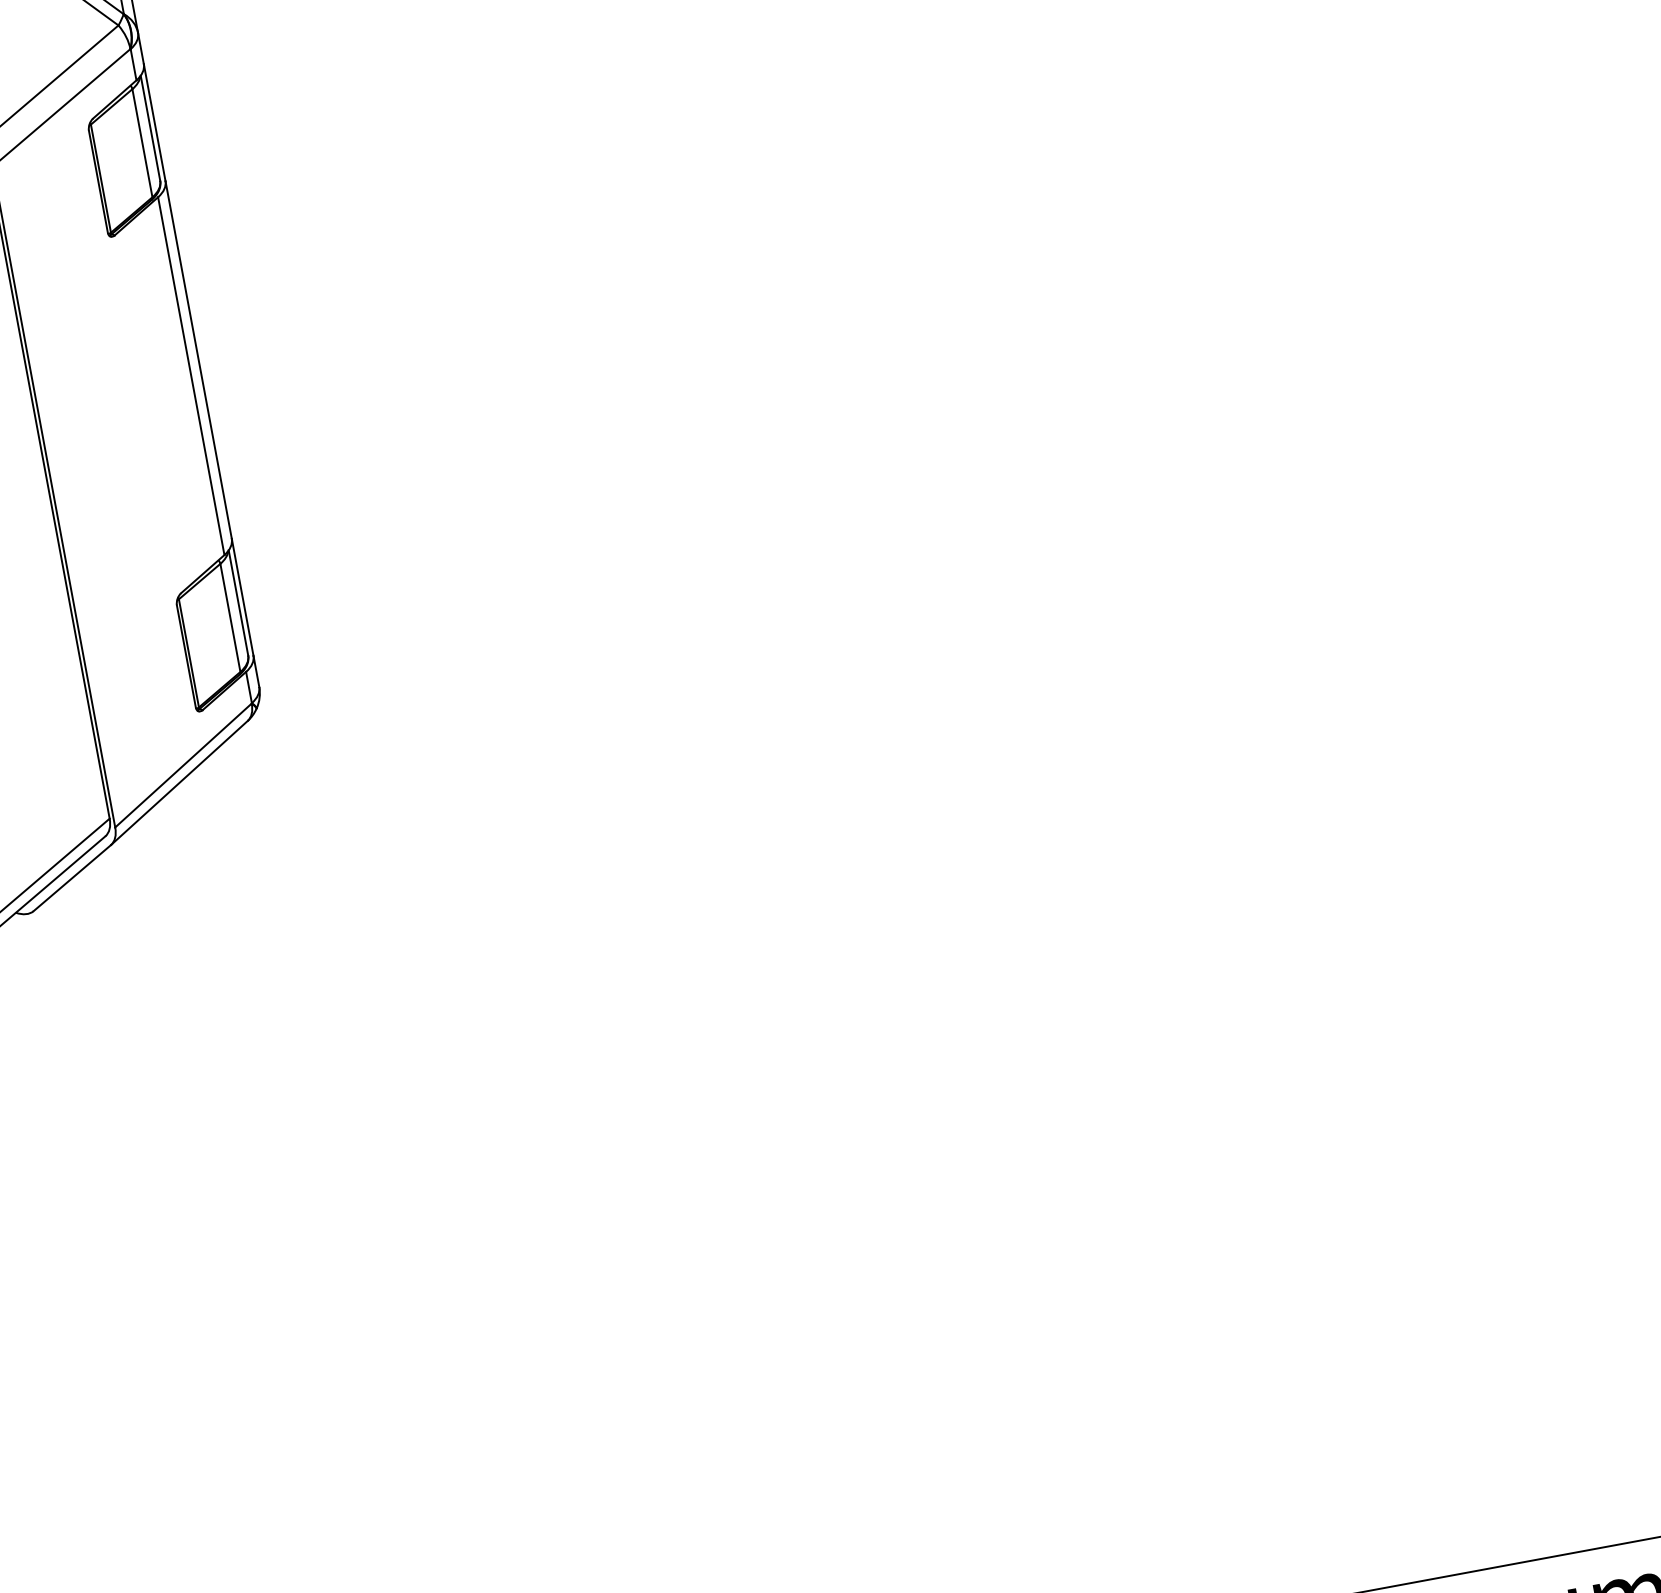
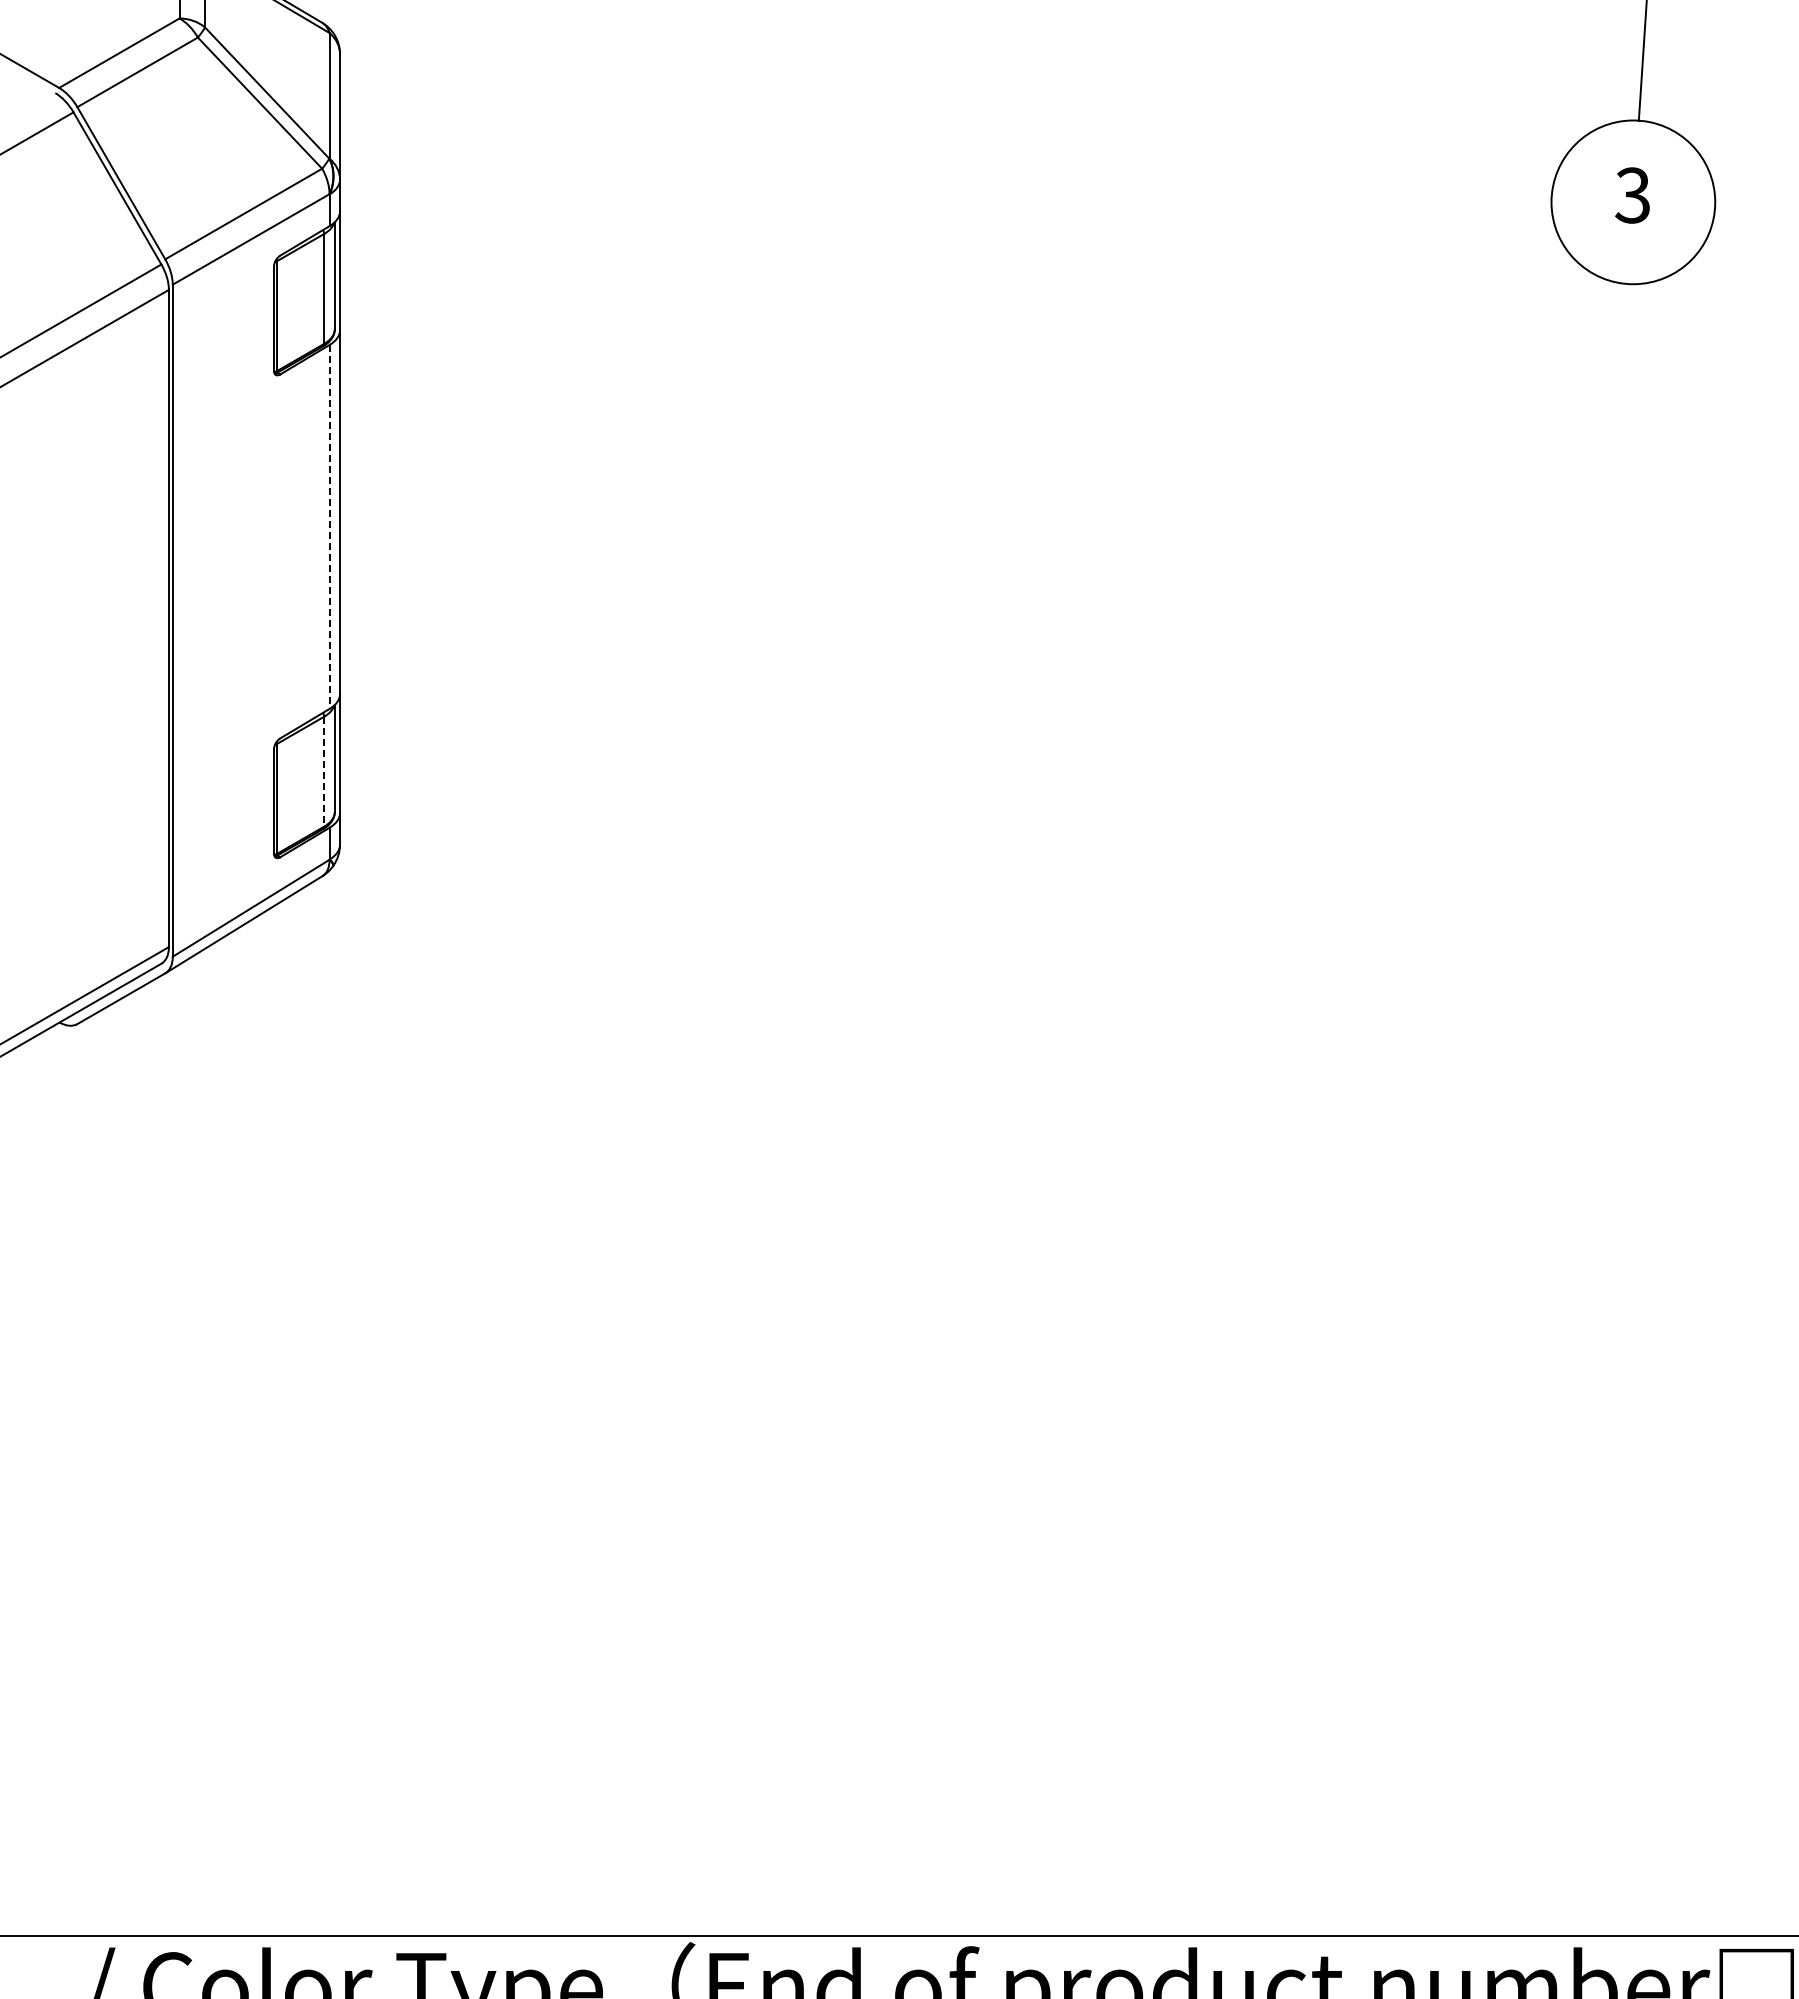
line: (190, 375) -> (329, 526), solid -> dashed
line: (230, 617) -> (324, 771), solid -> dashed

